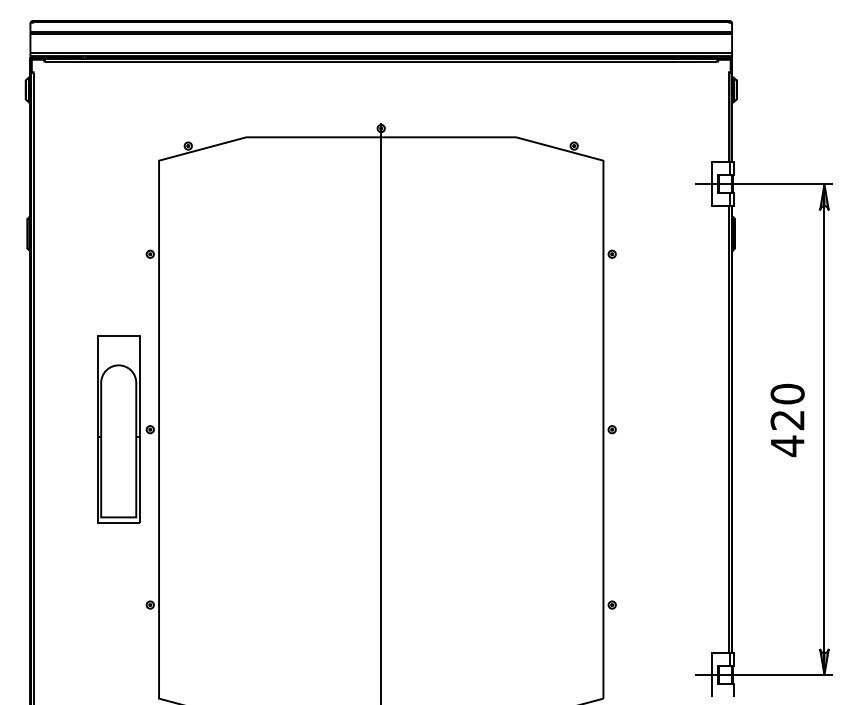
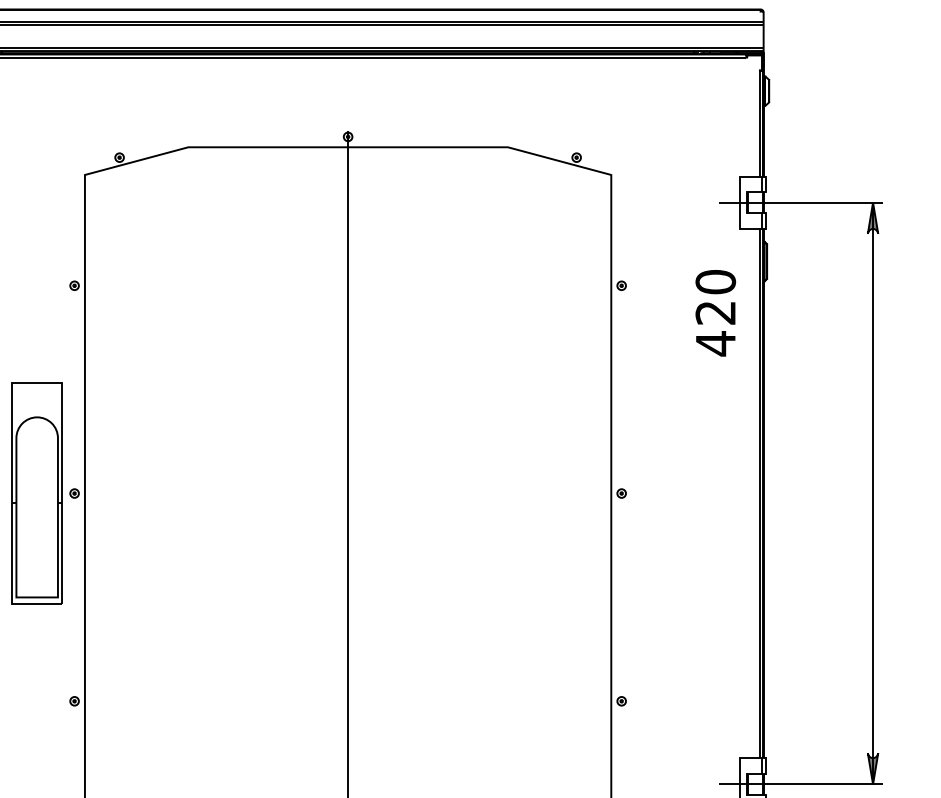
text: (787, 420) -> (715, 313), moved

